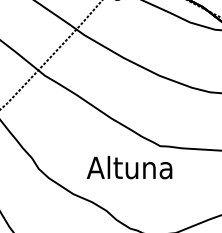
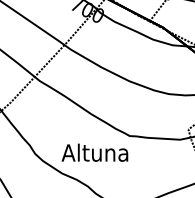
text: (129, 167) -> (94, 152), moved

